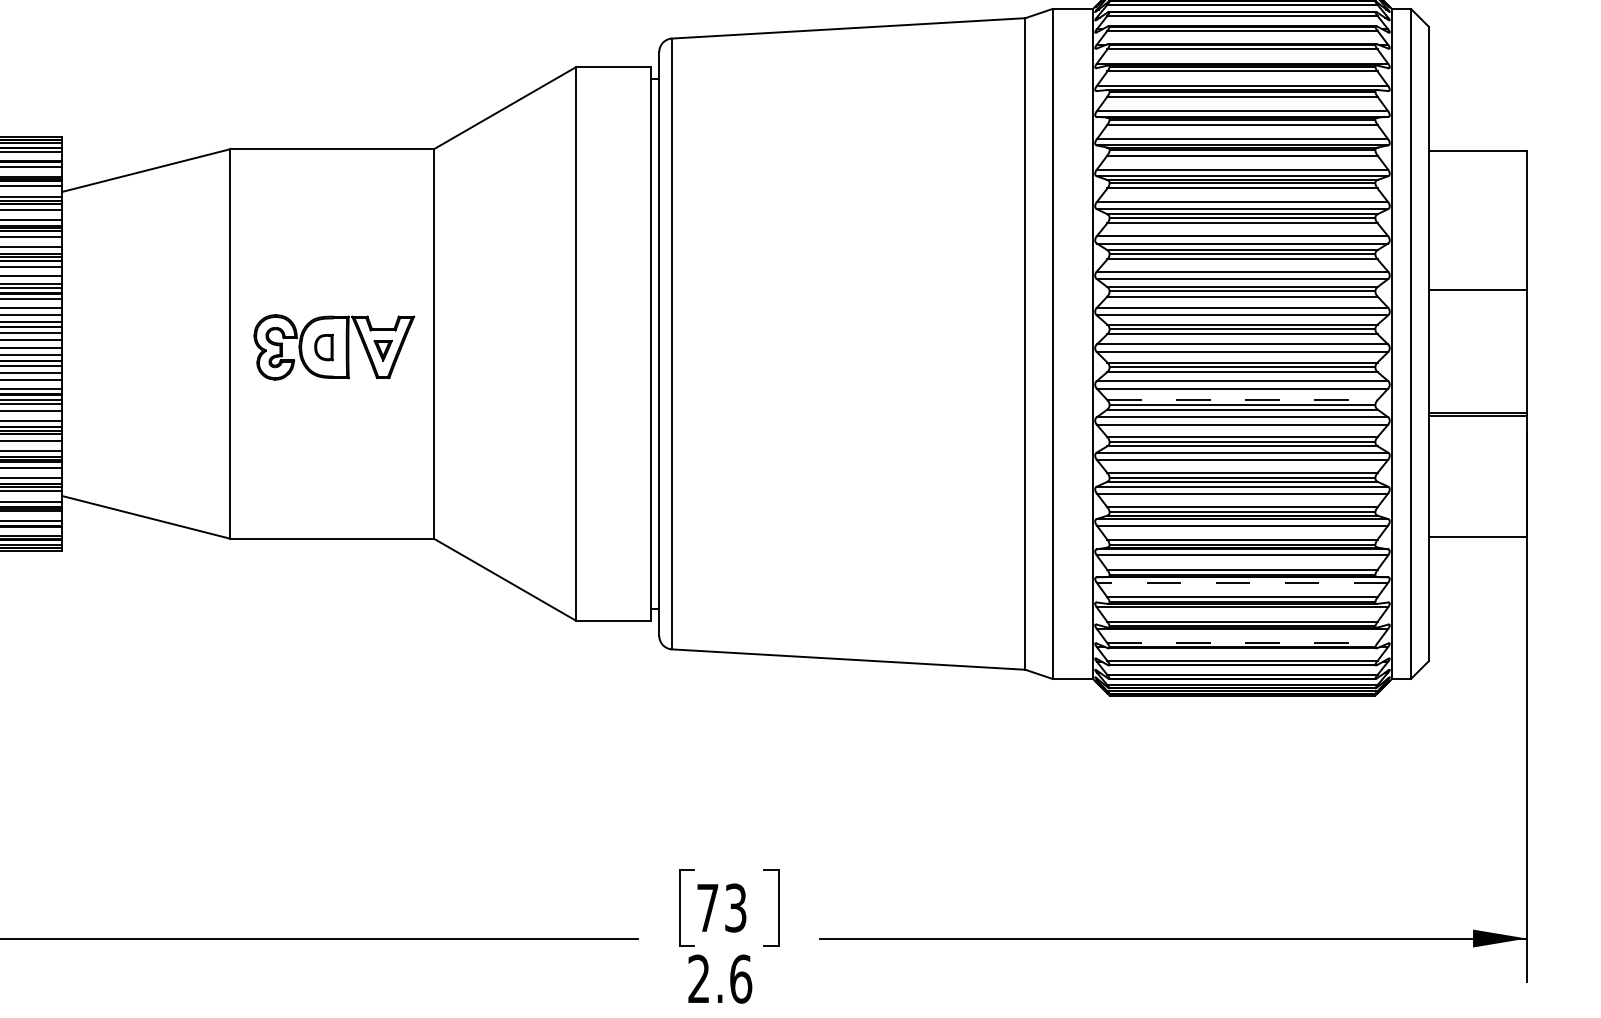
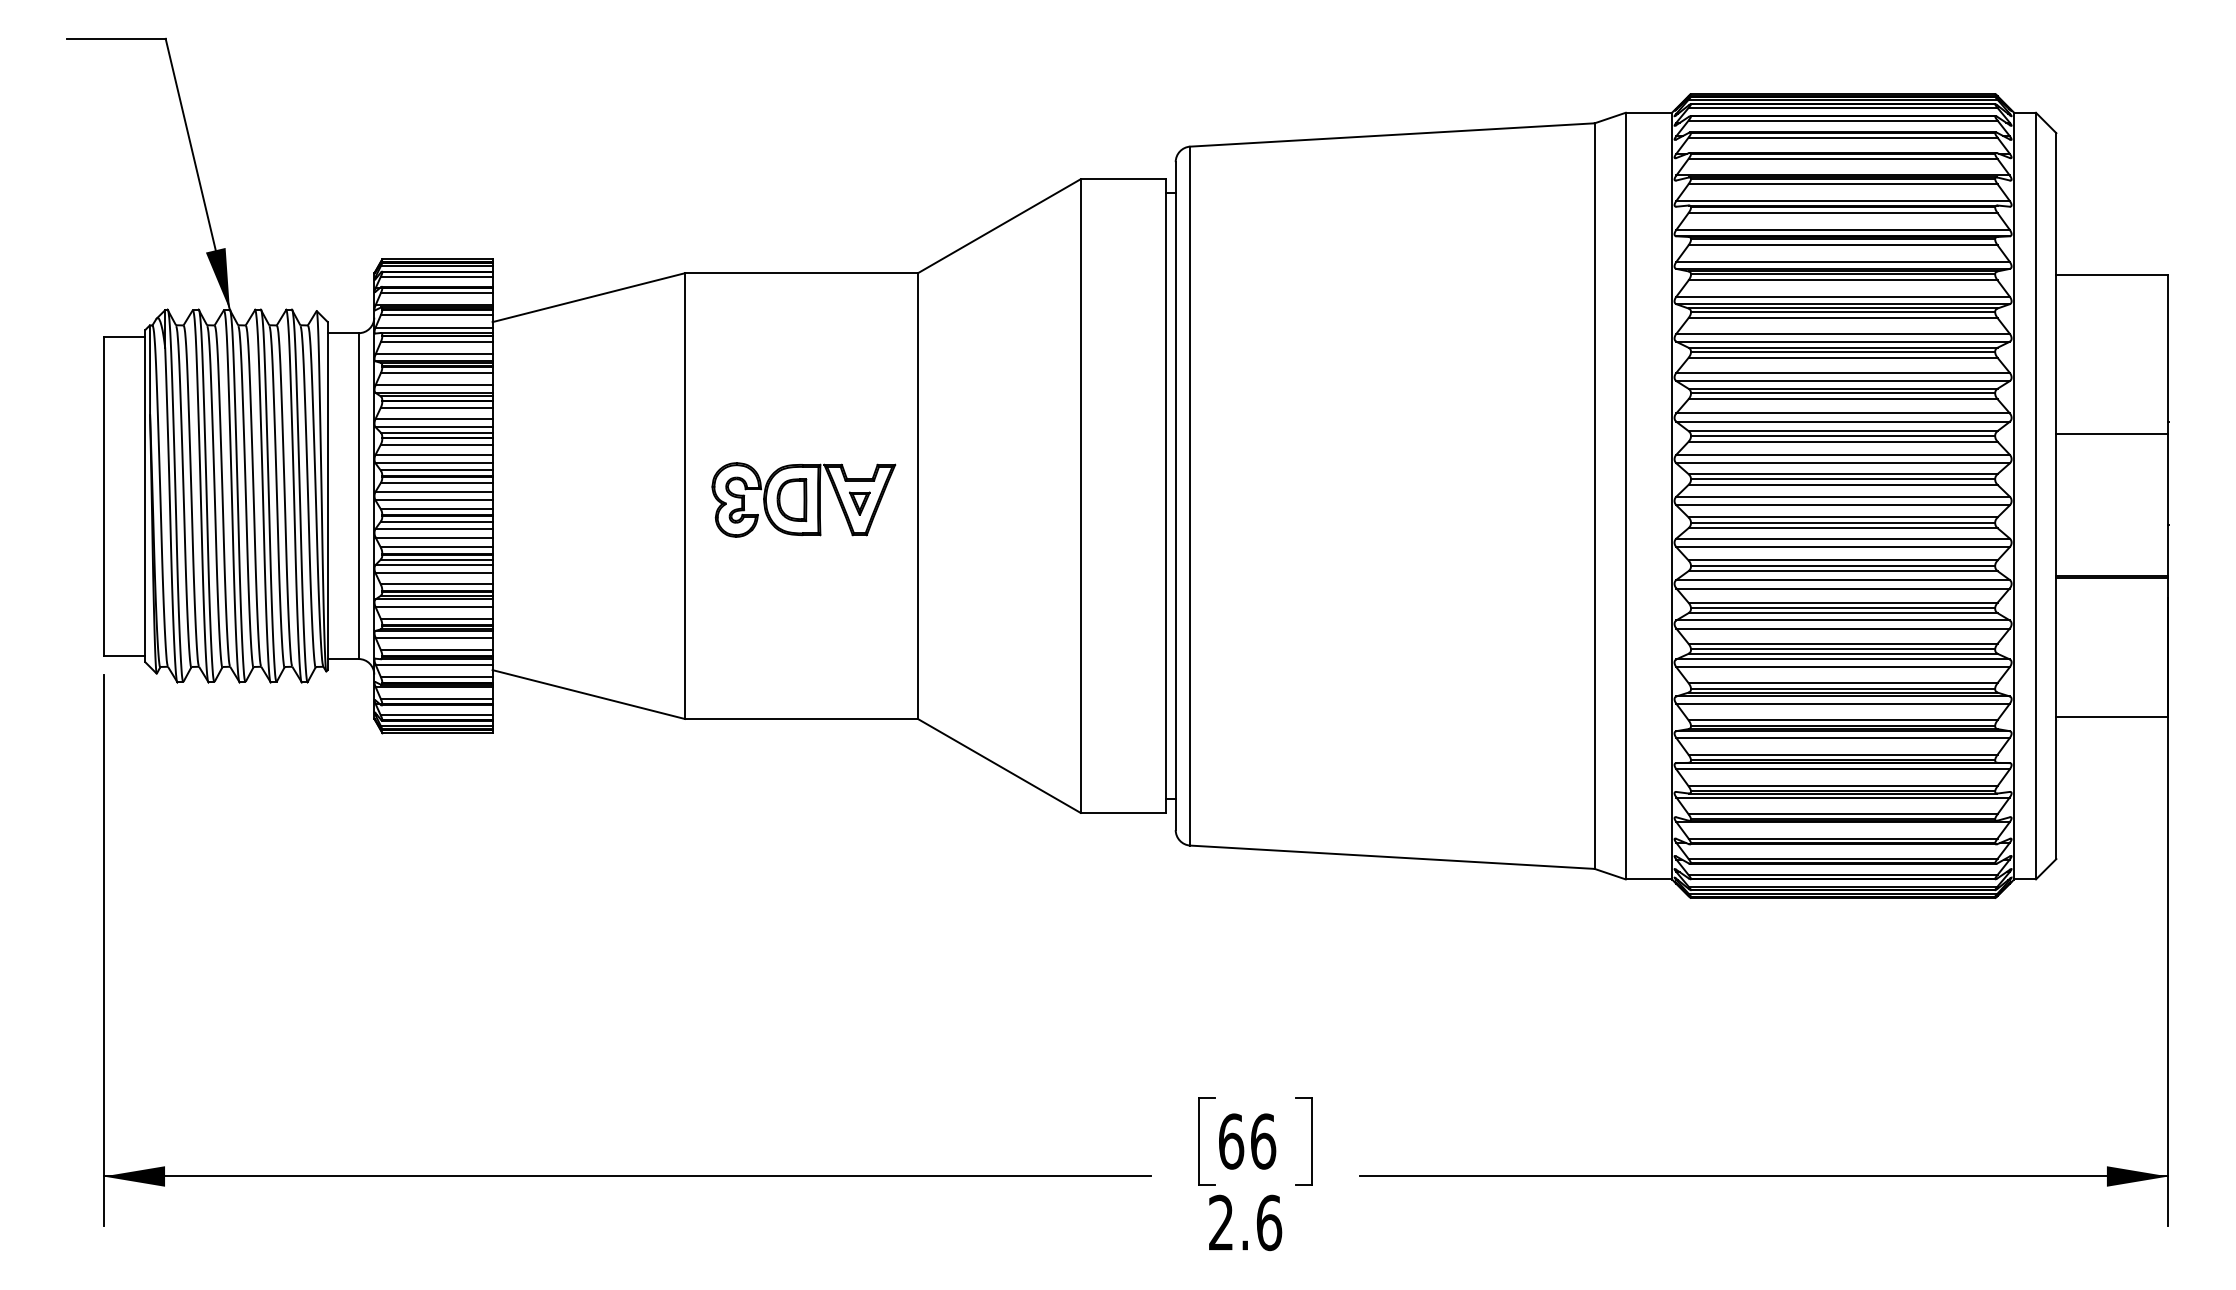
part: (323, 347) -> (791, 500), size x1.43
line: (1242, 400) -> (1843, 560), dashed -> solid
line: (1242, 582) -> (1843, 769), dashed -> solid
line: (1242, 643) -> (1843, 838), dashed -> solid
text: (721, 907) -> (1247, 1141), 73 -> 66

